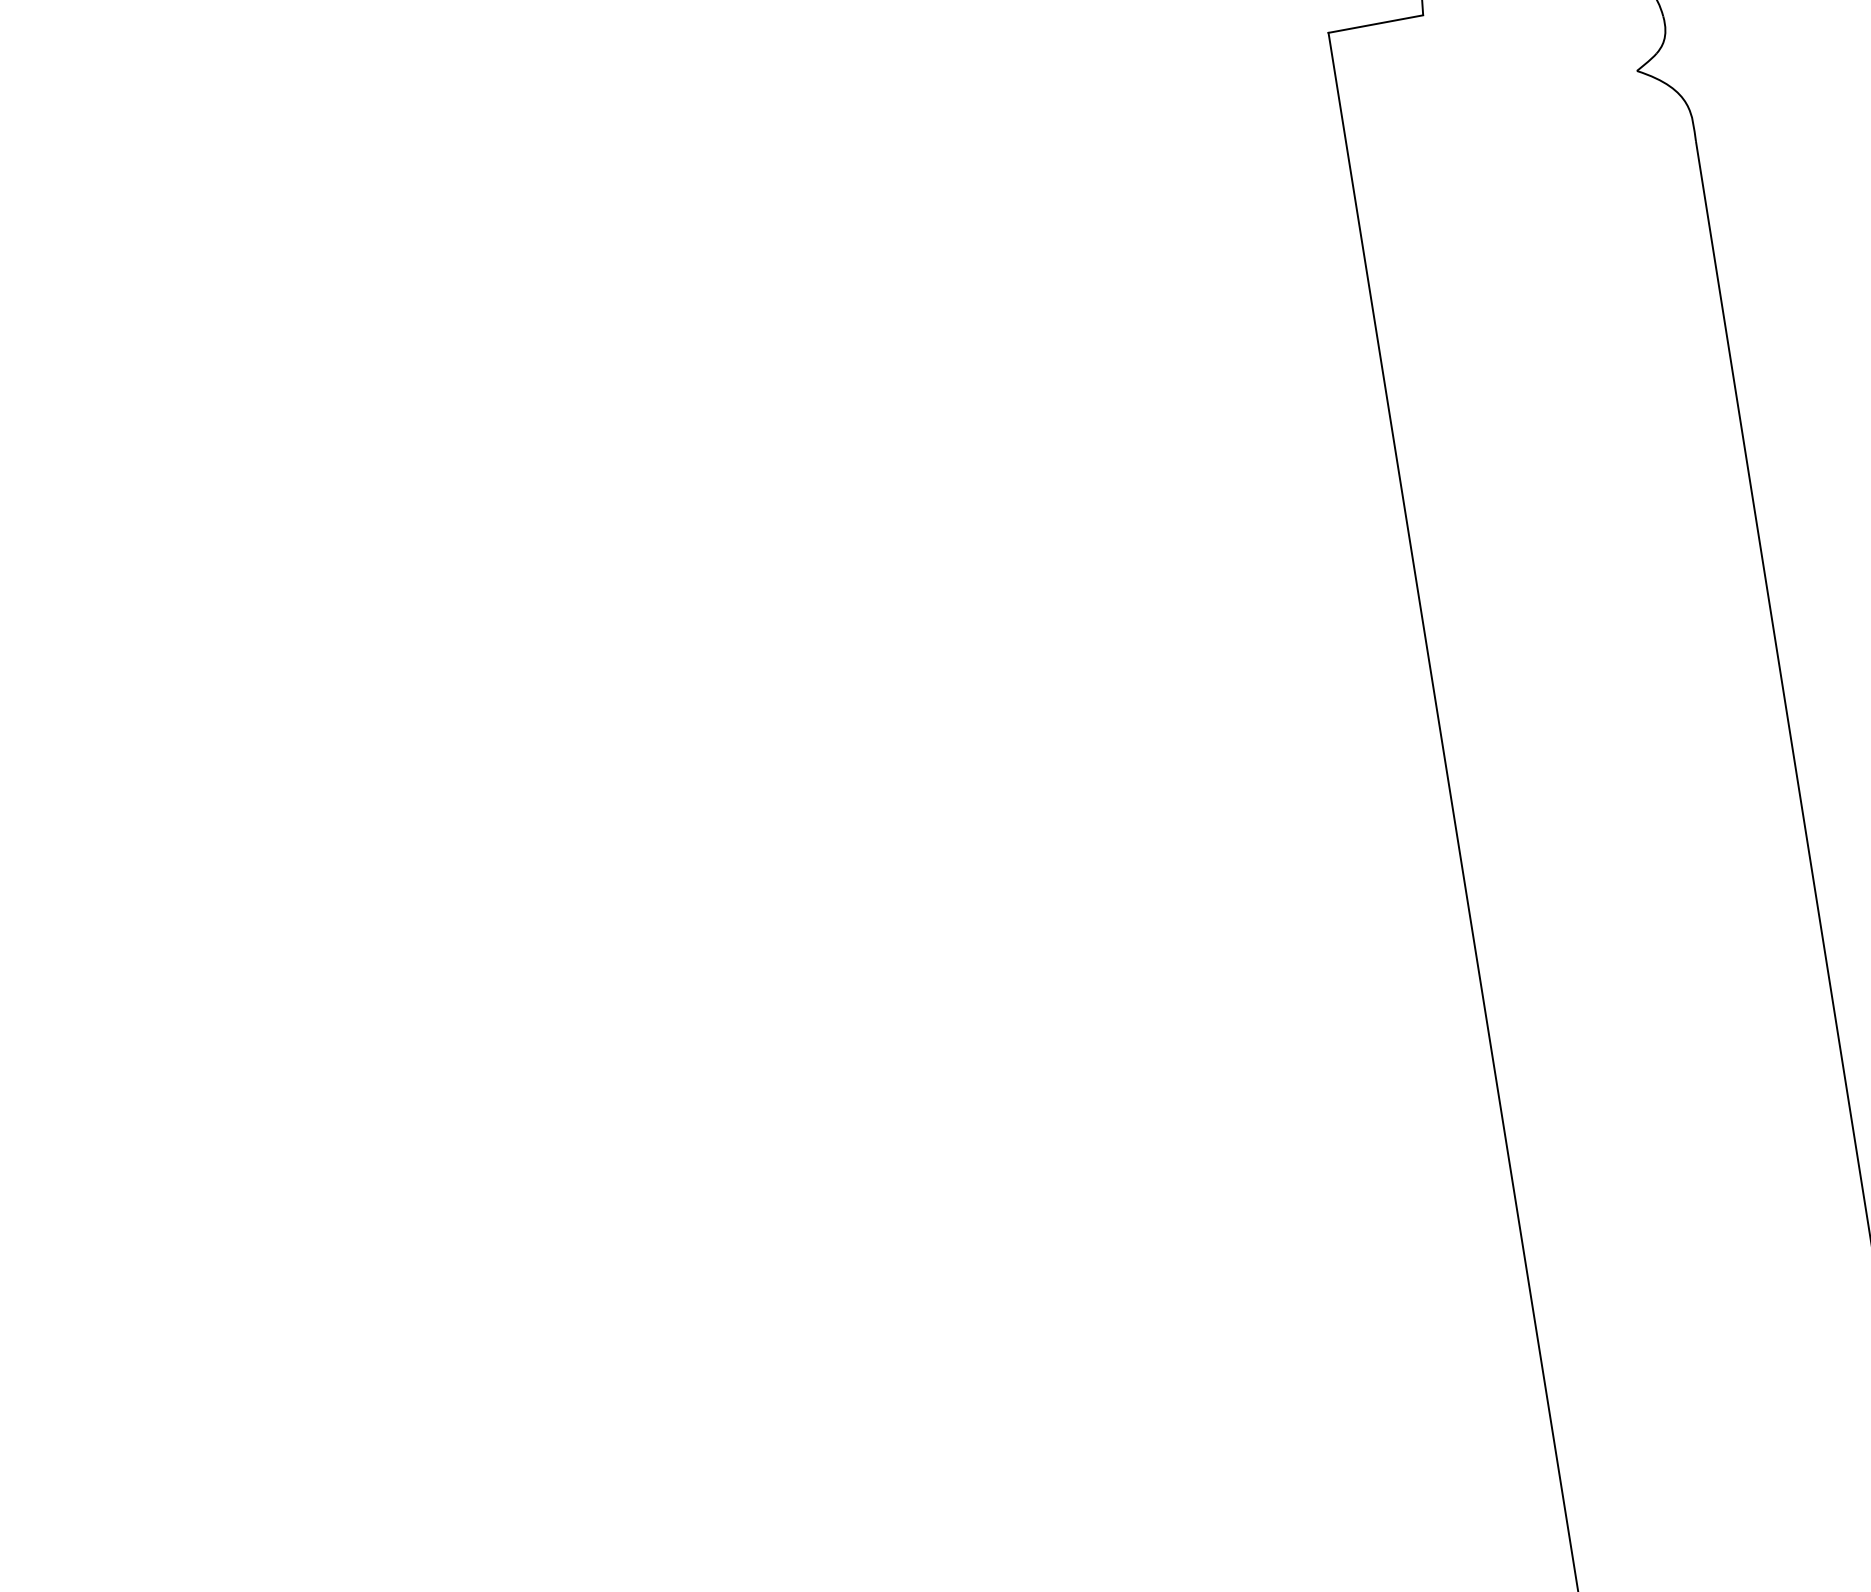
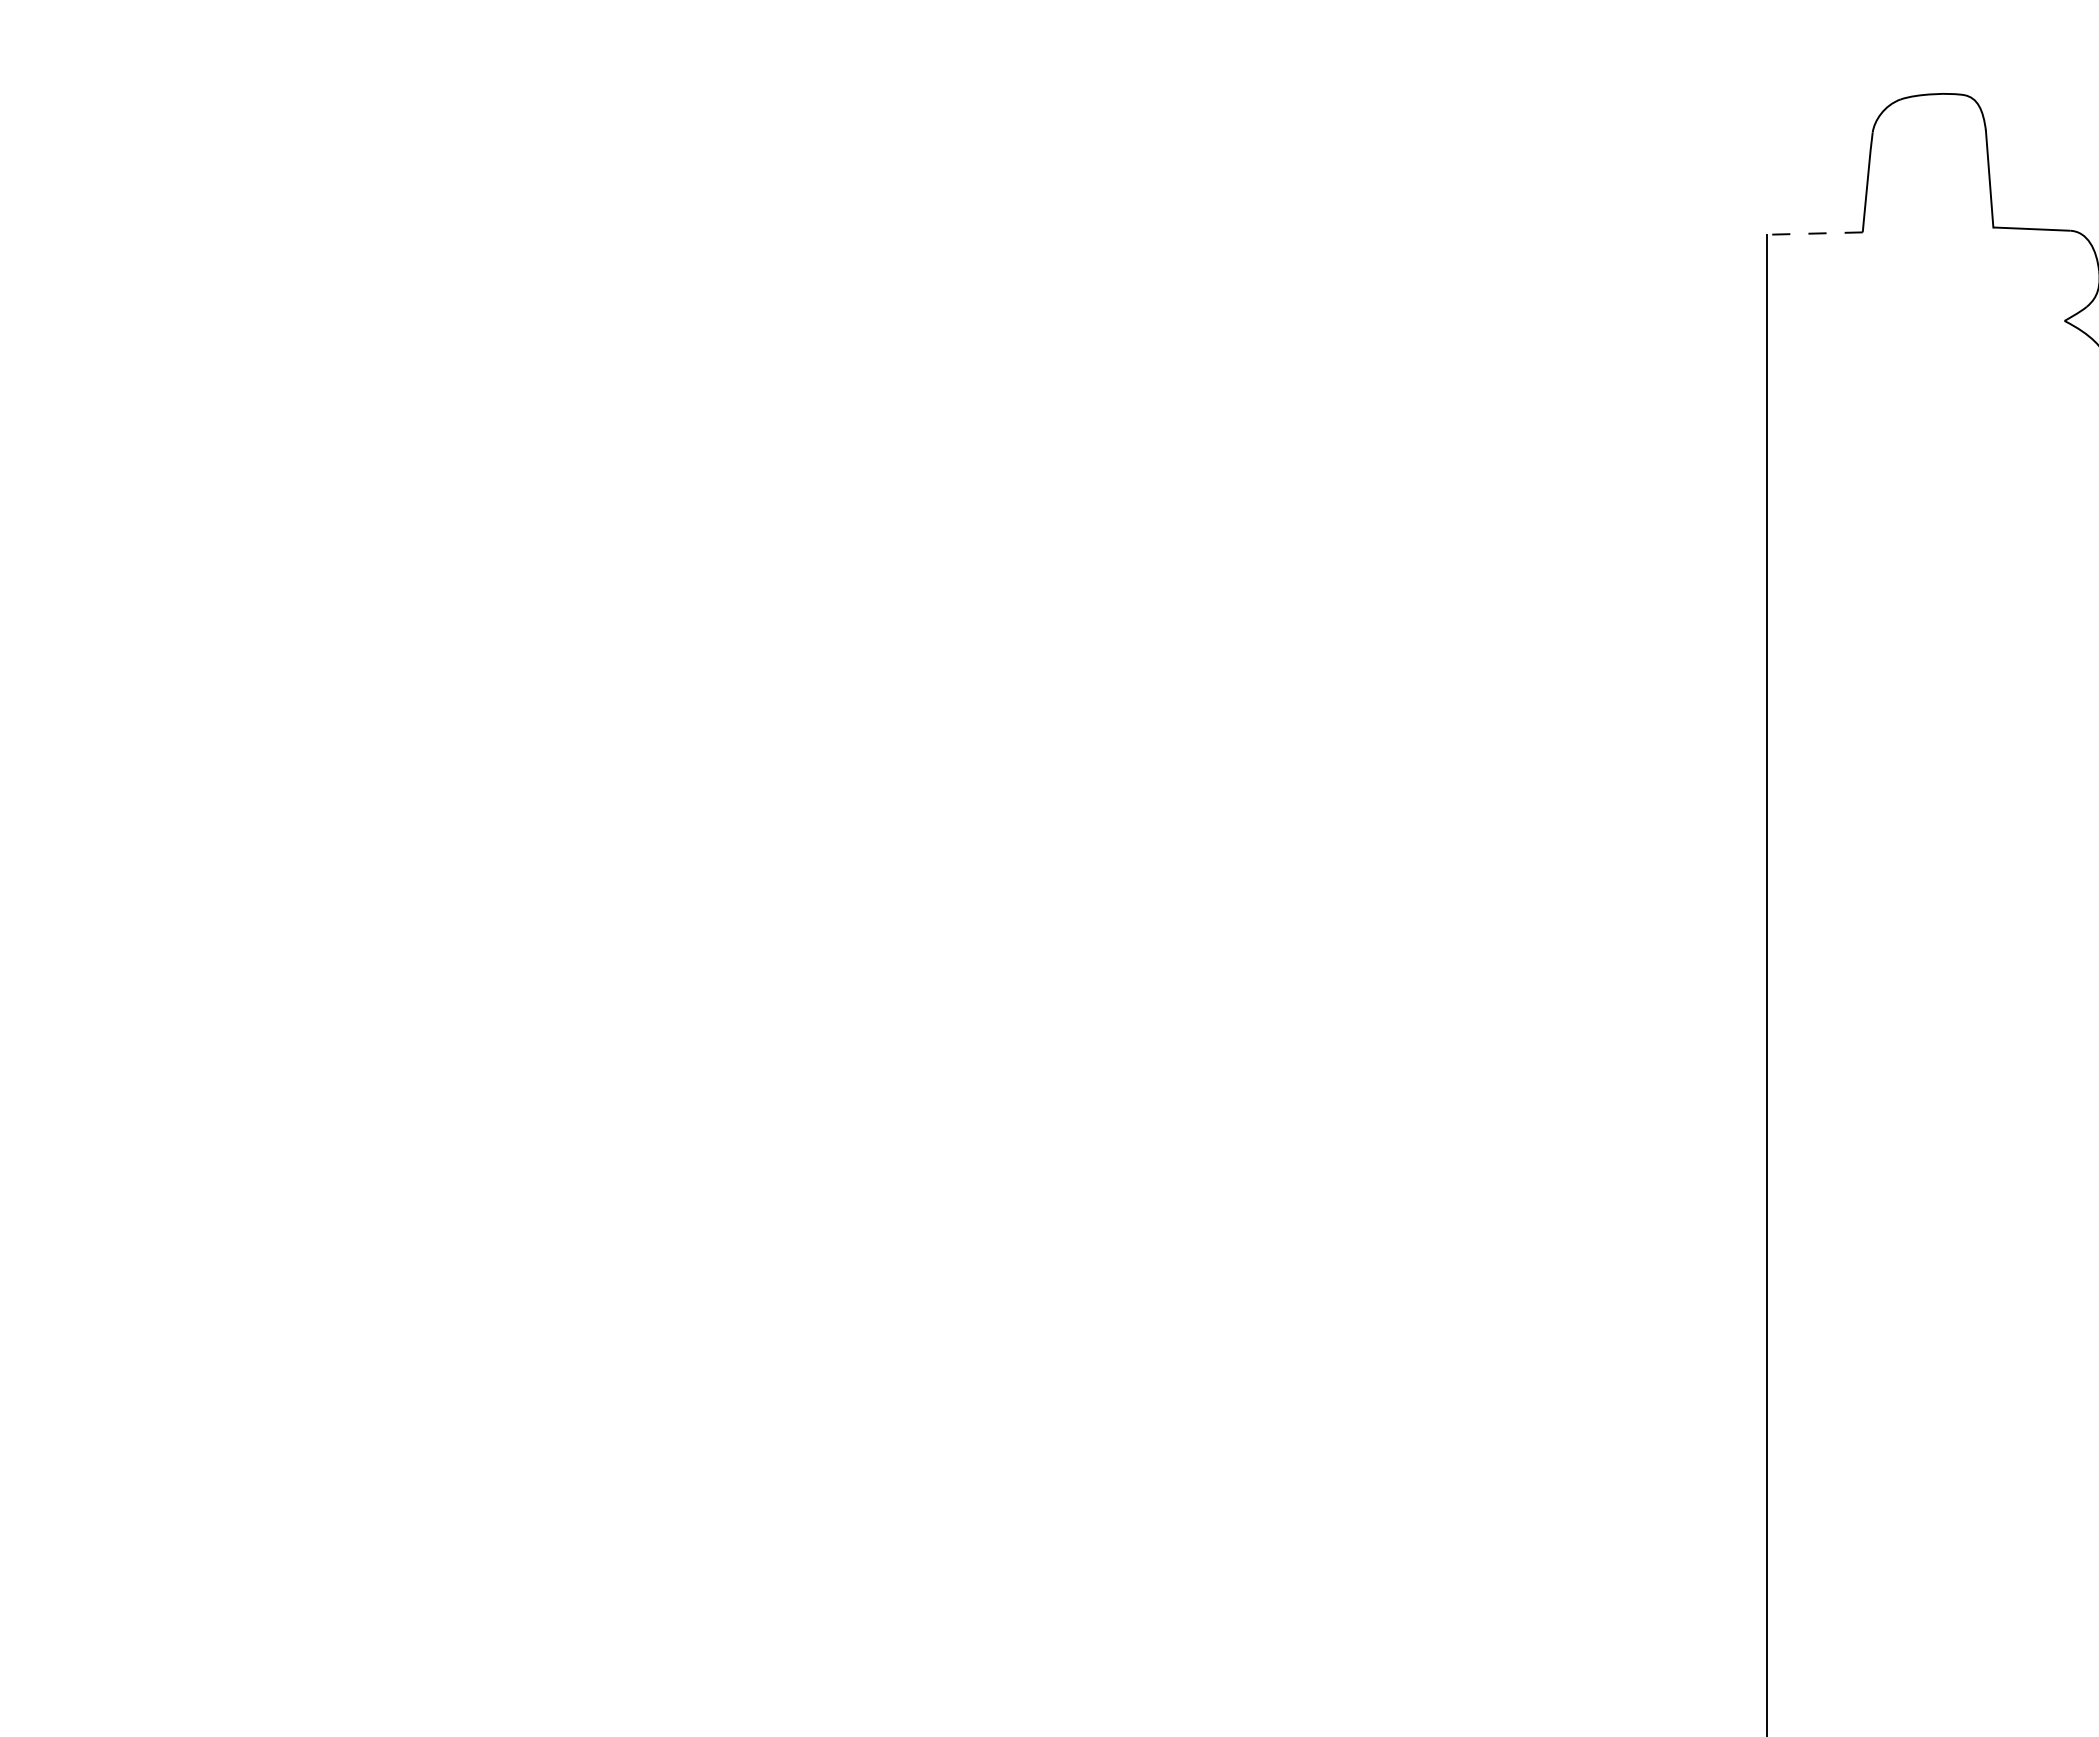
line: (1375, 24) -> (1814, 233), solid -> dashed

